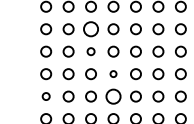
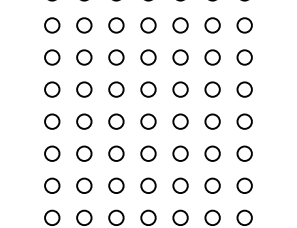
circle: (91, 29) -> (116, 57), size x0.71
circle: (91, 51) -> (116, 89), size x1.43
circle: (113, 74) -> (148, 121), size x1.67
circle: (46, 96) -> (52, 153), size x1.43
circle: (113, 96) -> (148, 153), size x0.71

